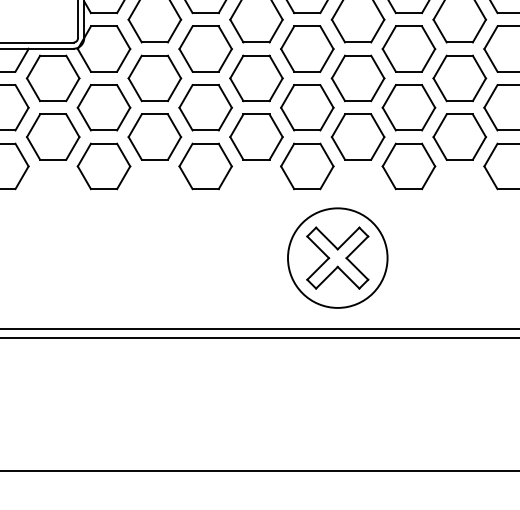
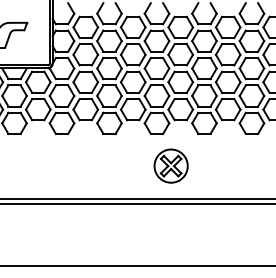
part: (336, 256) -> (170, 165), size x0.71

